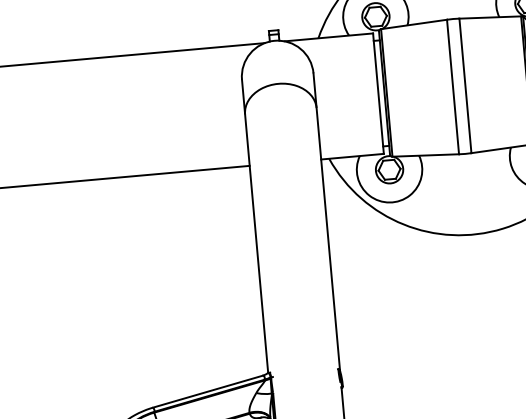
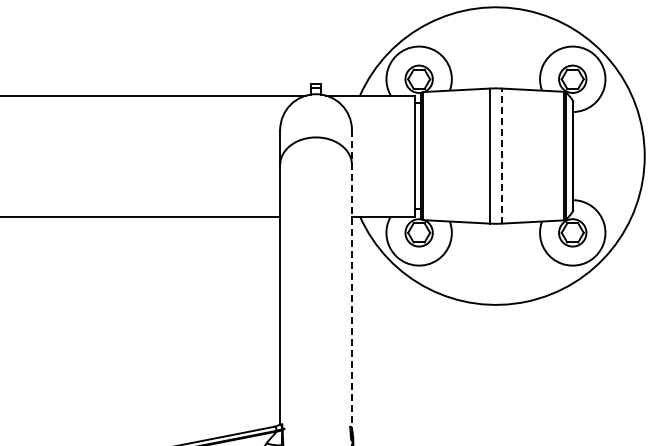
line: (465, 86) -> (502, 156), solid -> dashed
line: (326, 222) -> (351, 279), solid -> dashed

